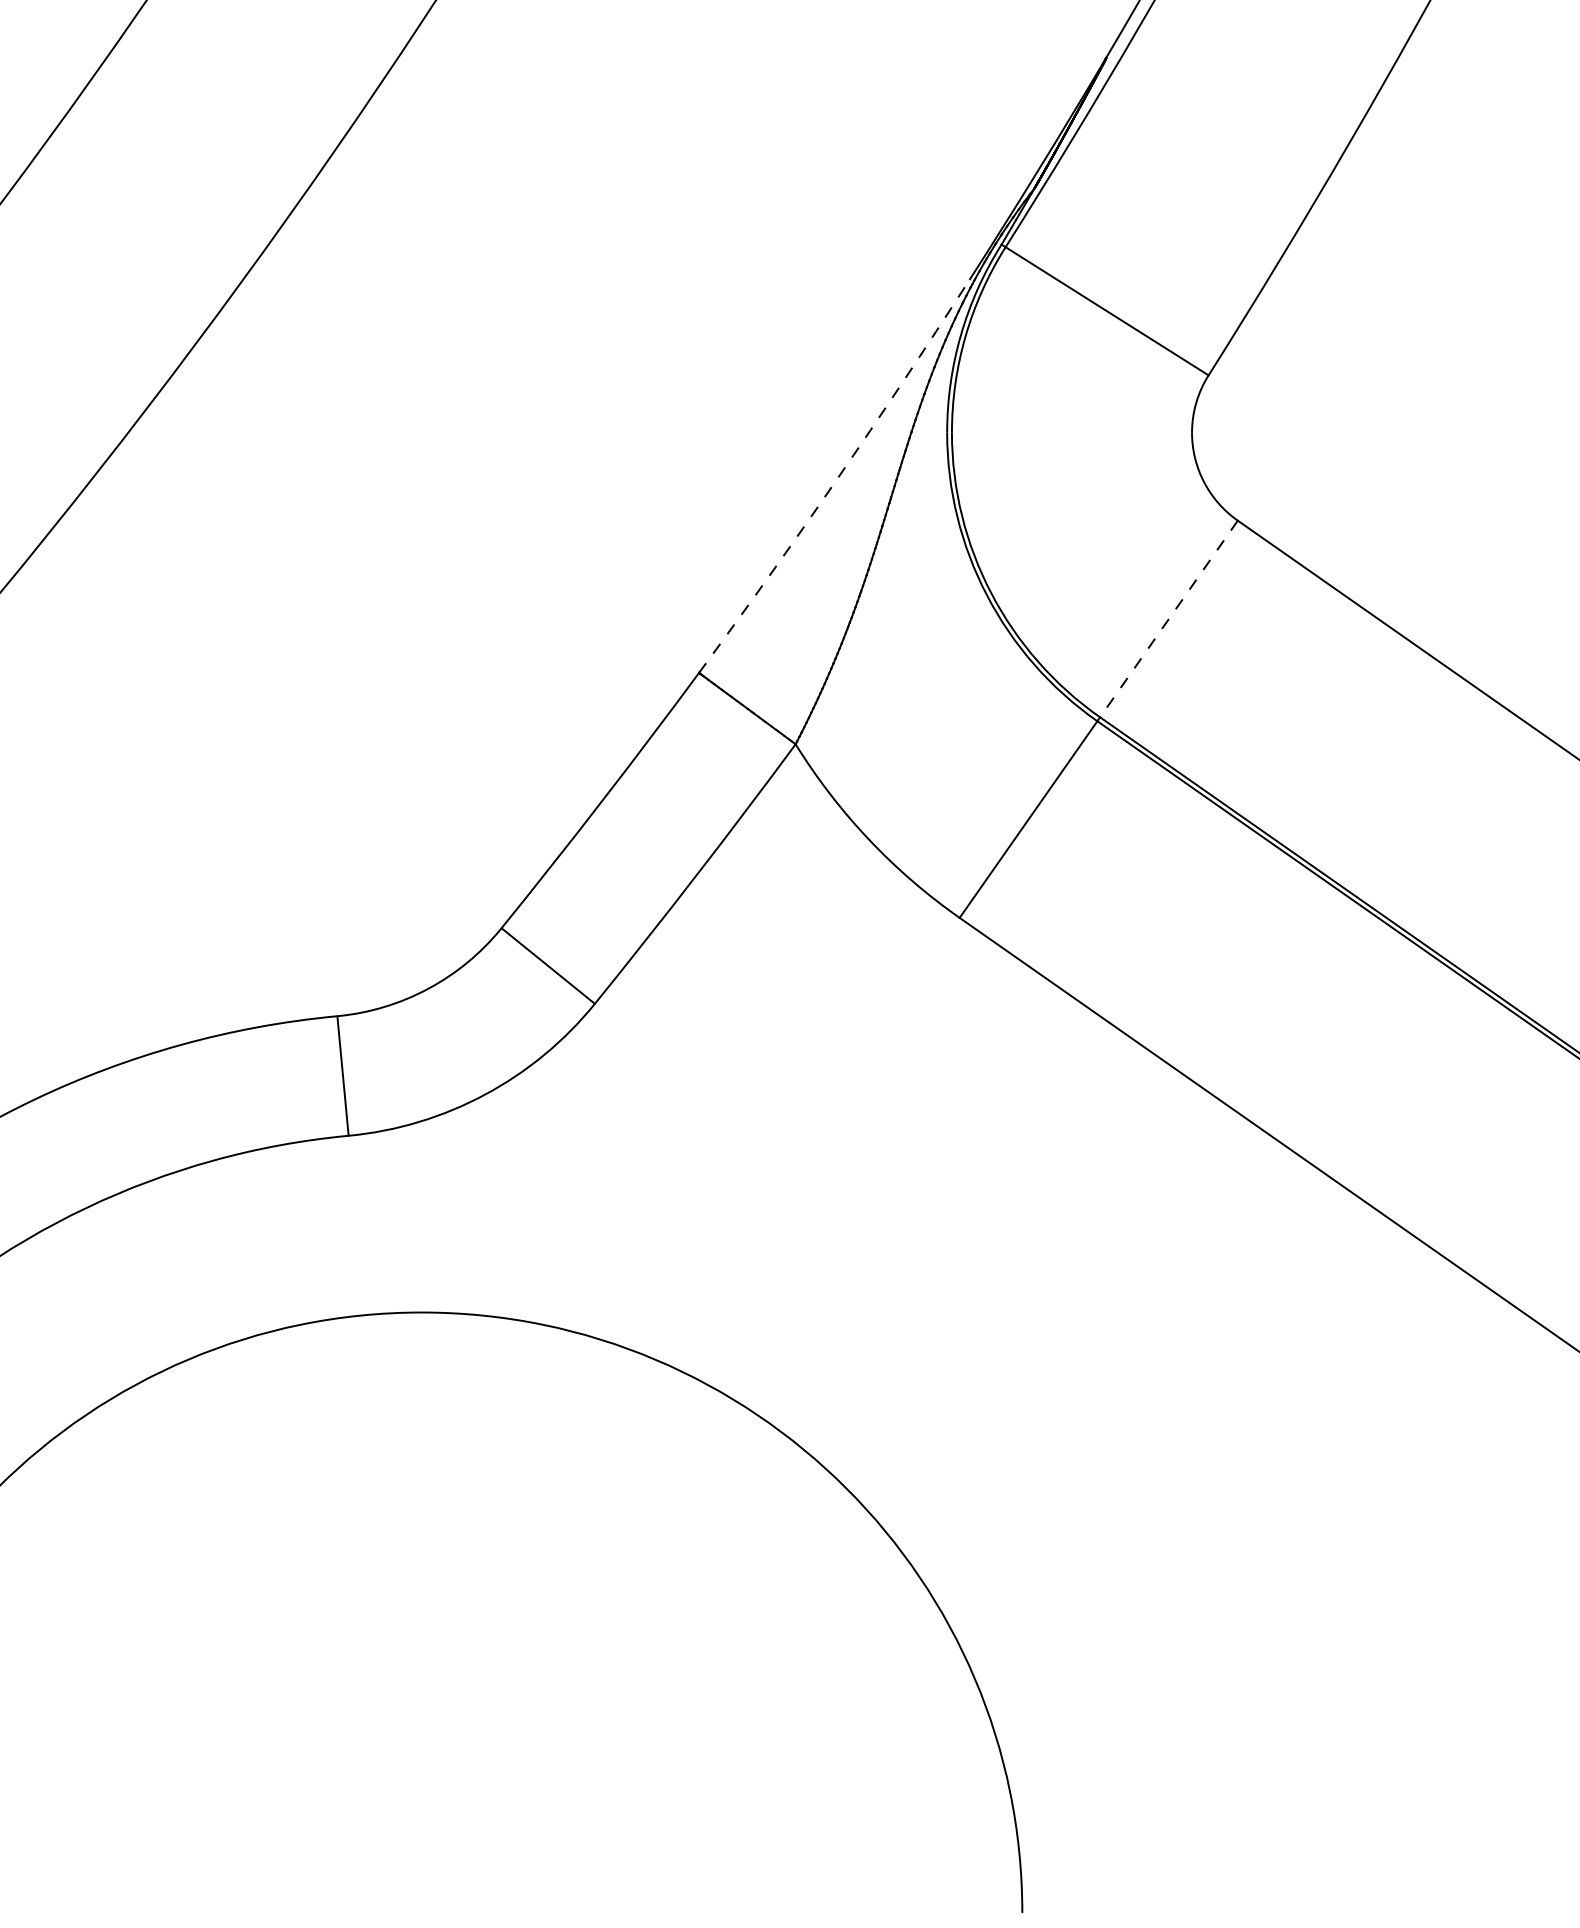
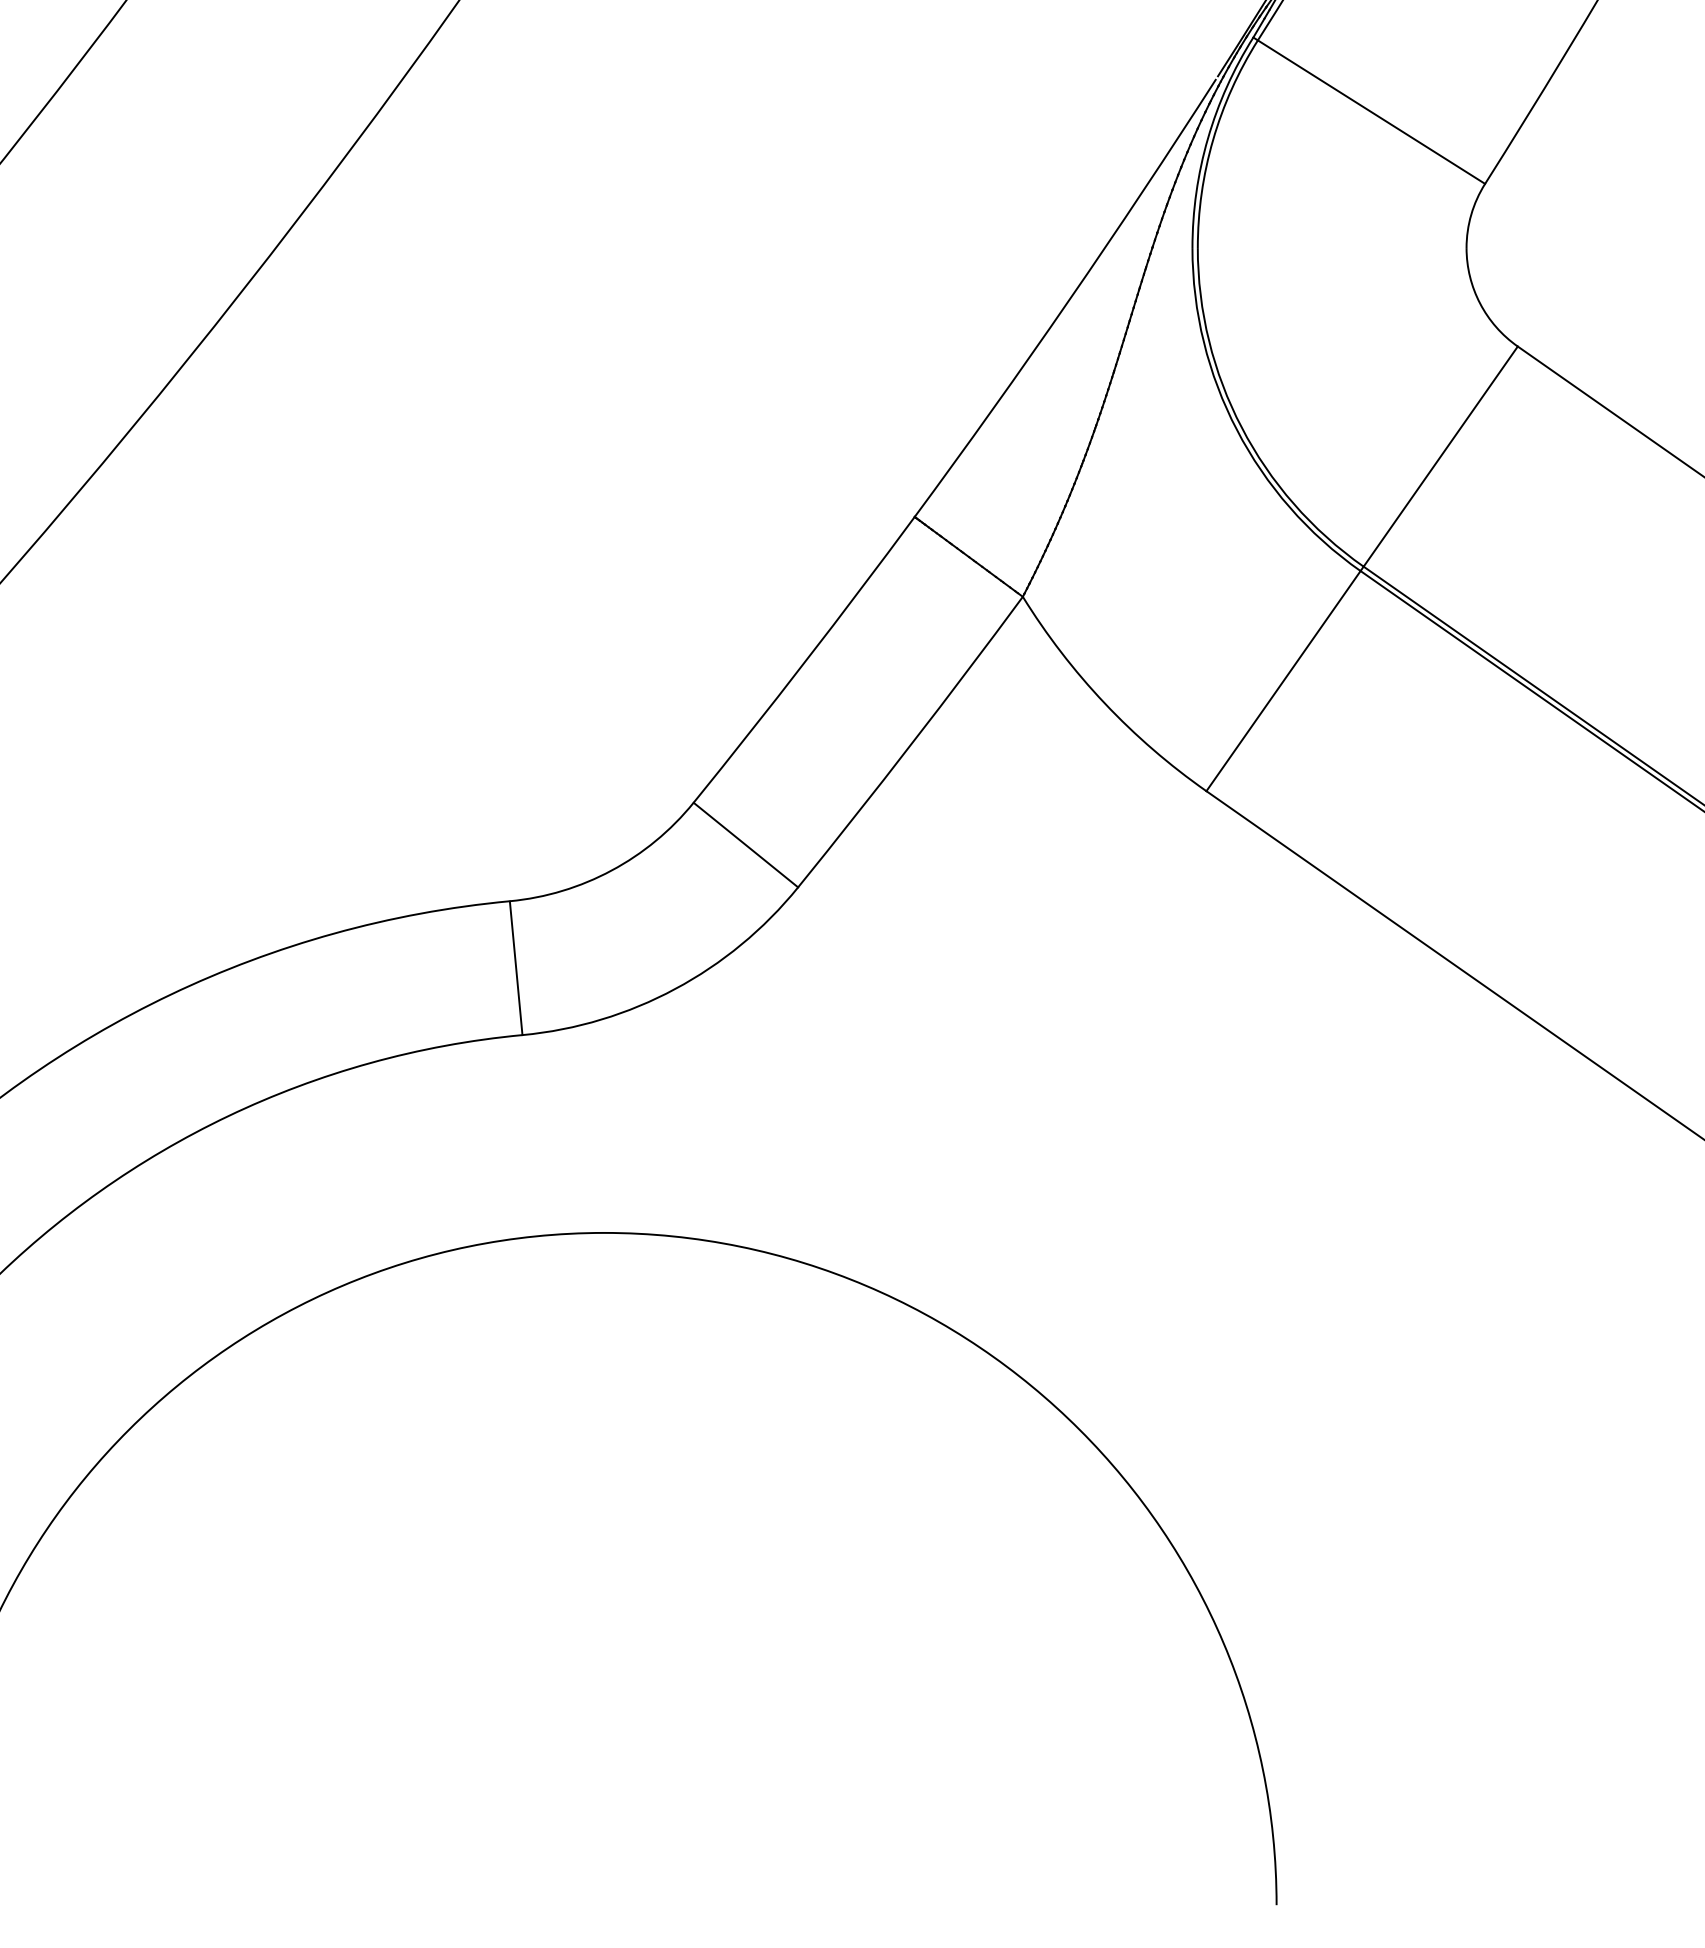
arc: (836, 479) -> (1068, 300), dashed -> solid
line: (1168, 619) -> (1440, 457), dashed -> solid

